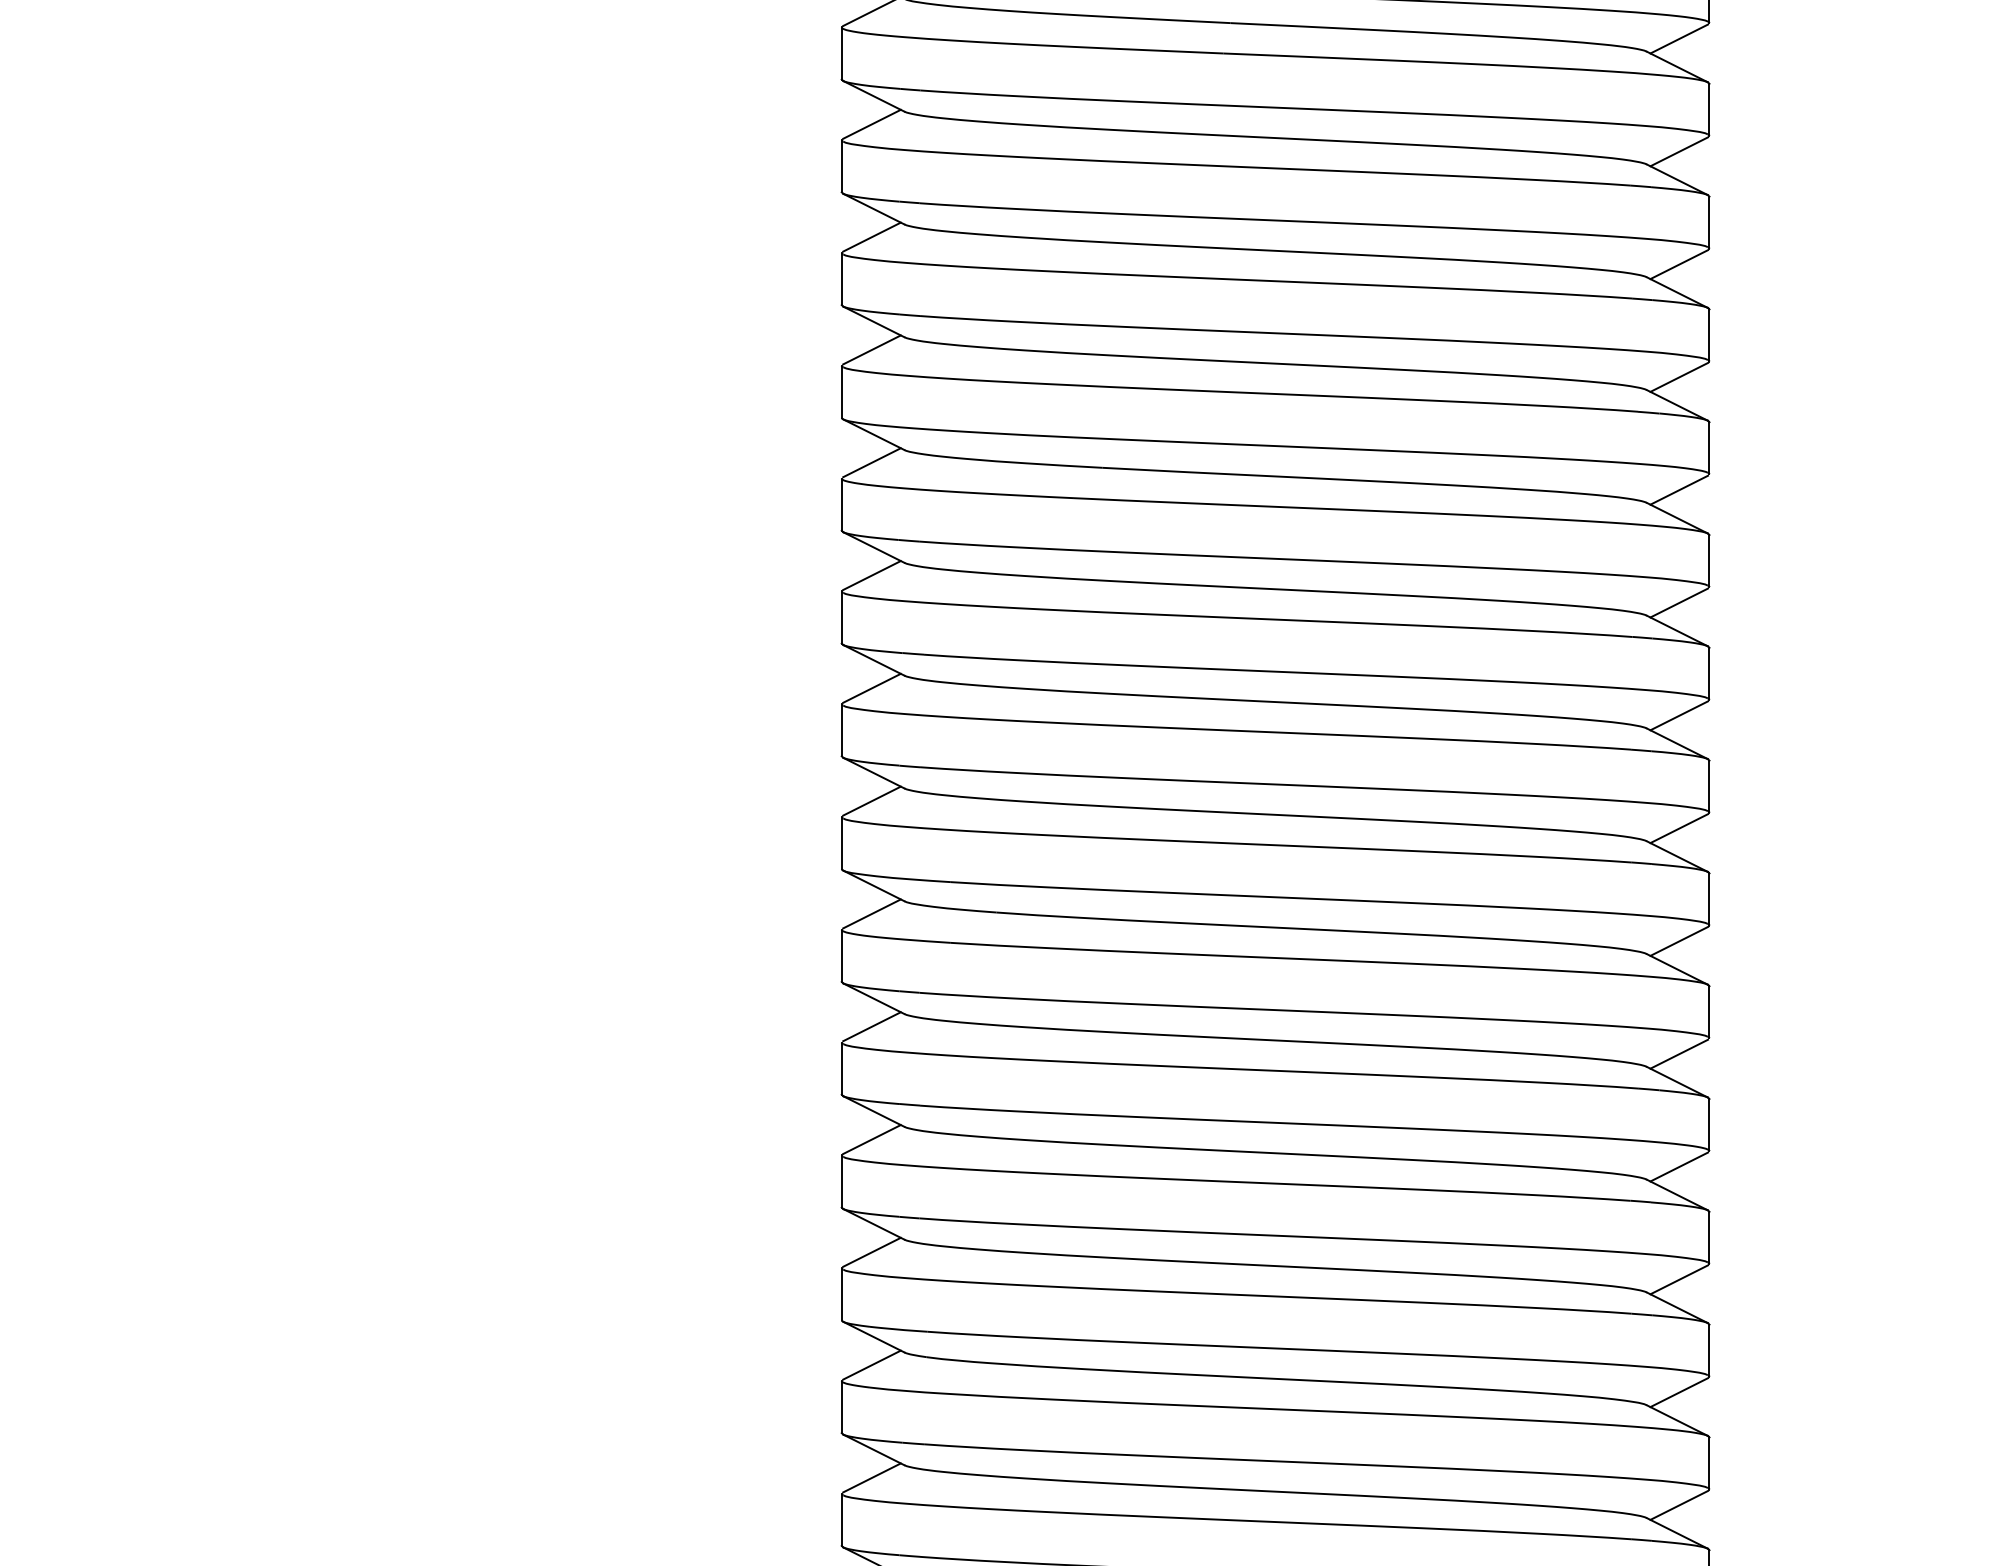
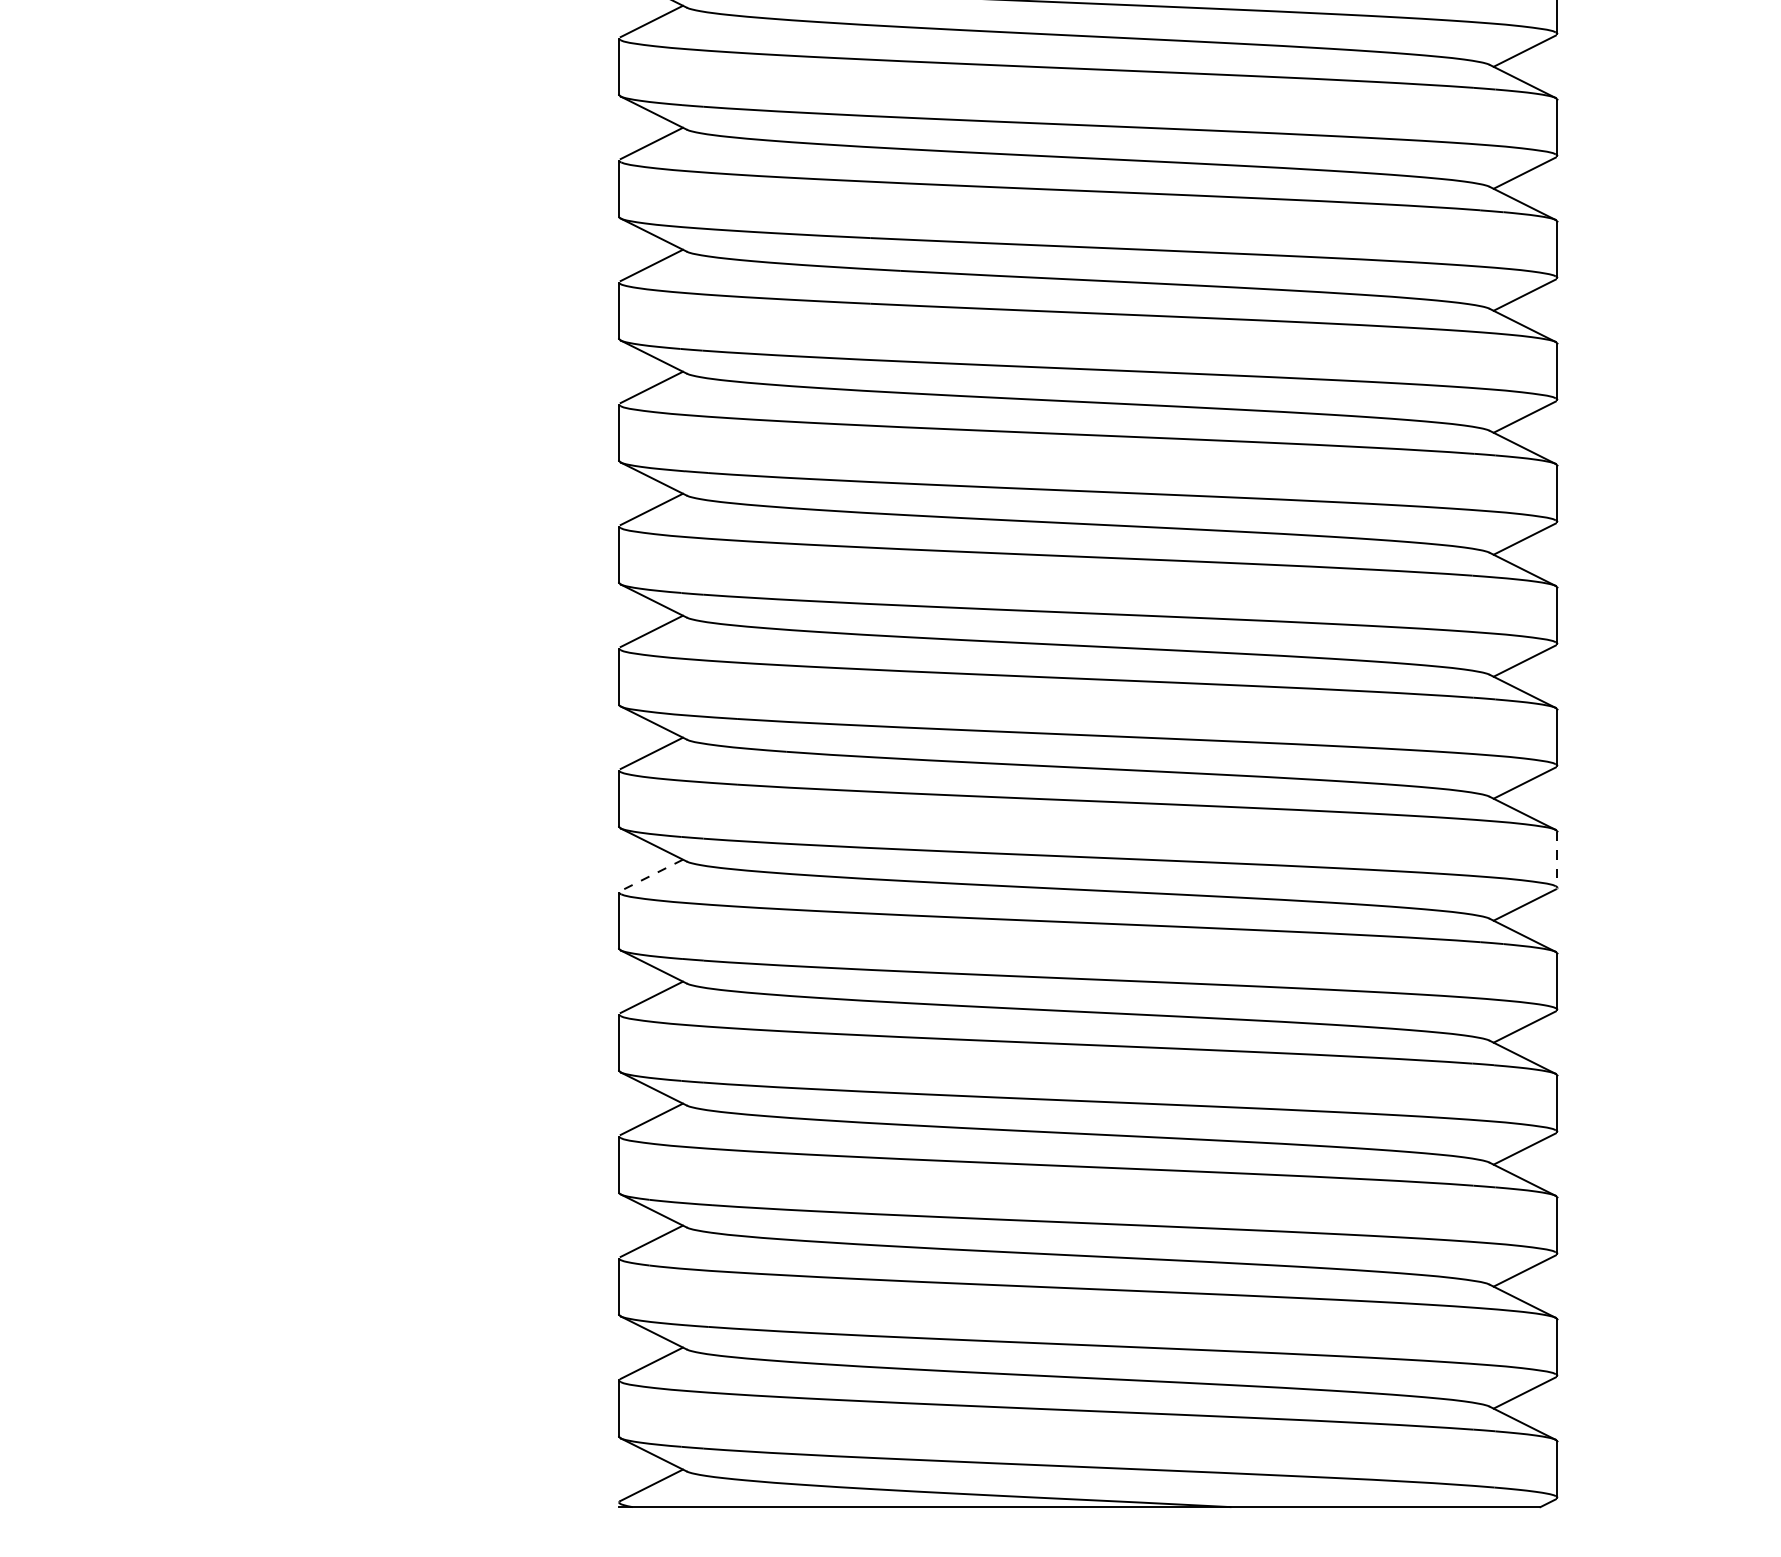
line: (1709, 1012) -> (1557, 859), solid -> dashed
line: (871, 1026) -> (651, 875), solid -> dashed

